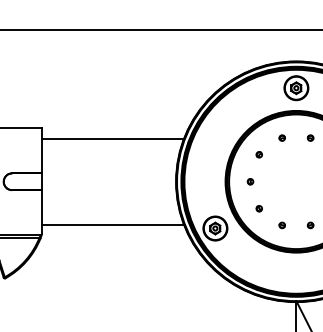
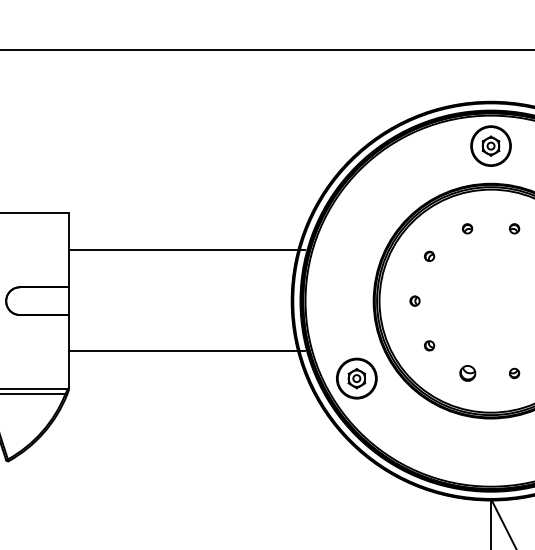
line: (112, 138) -> (186, 249), moved
line: (112, 224) -> (186, 350), moved
part: (281, 225) -> (466, 373), size x1.6

